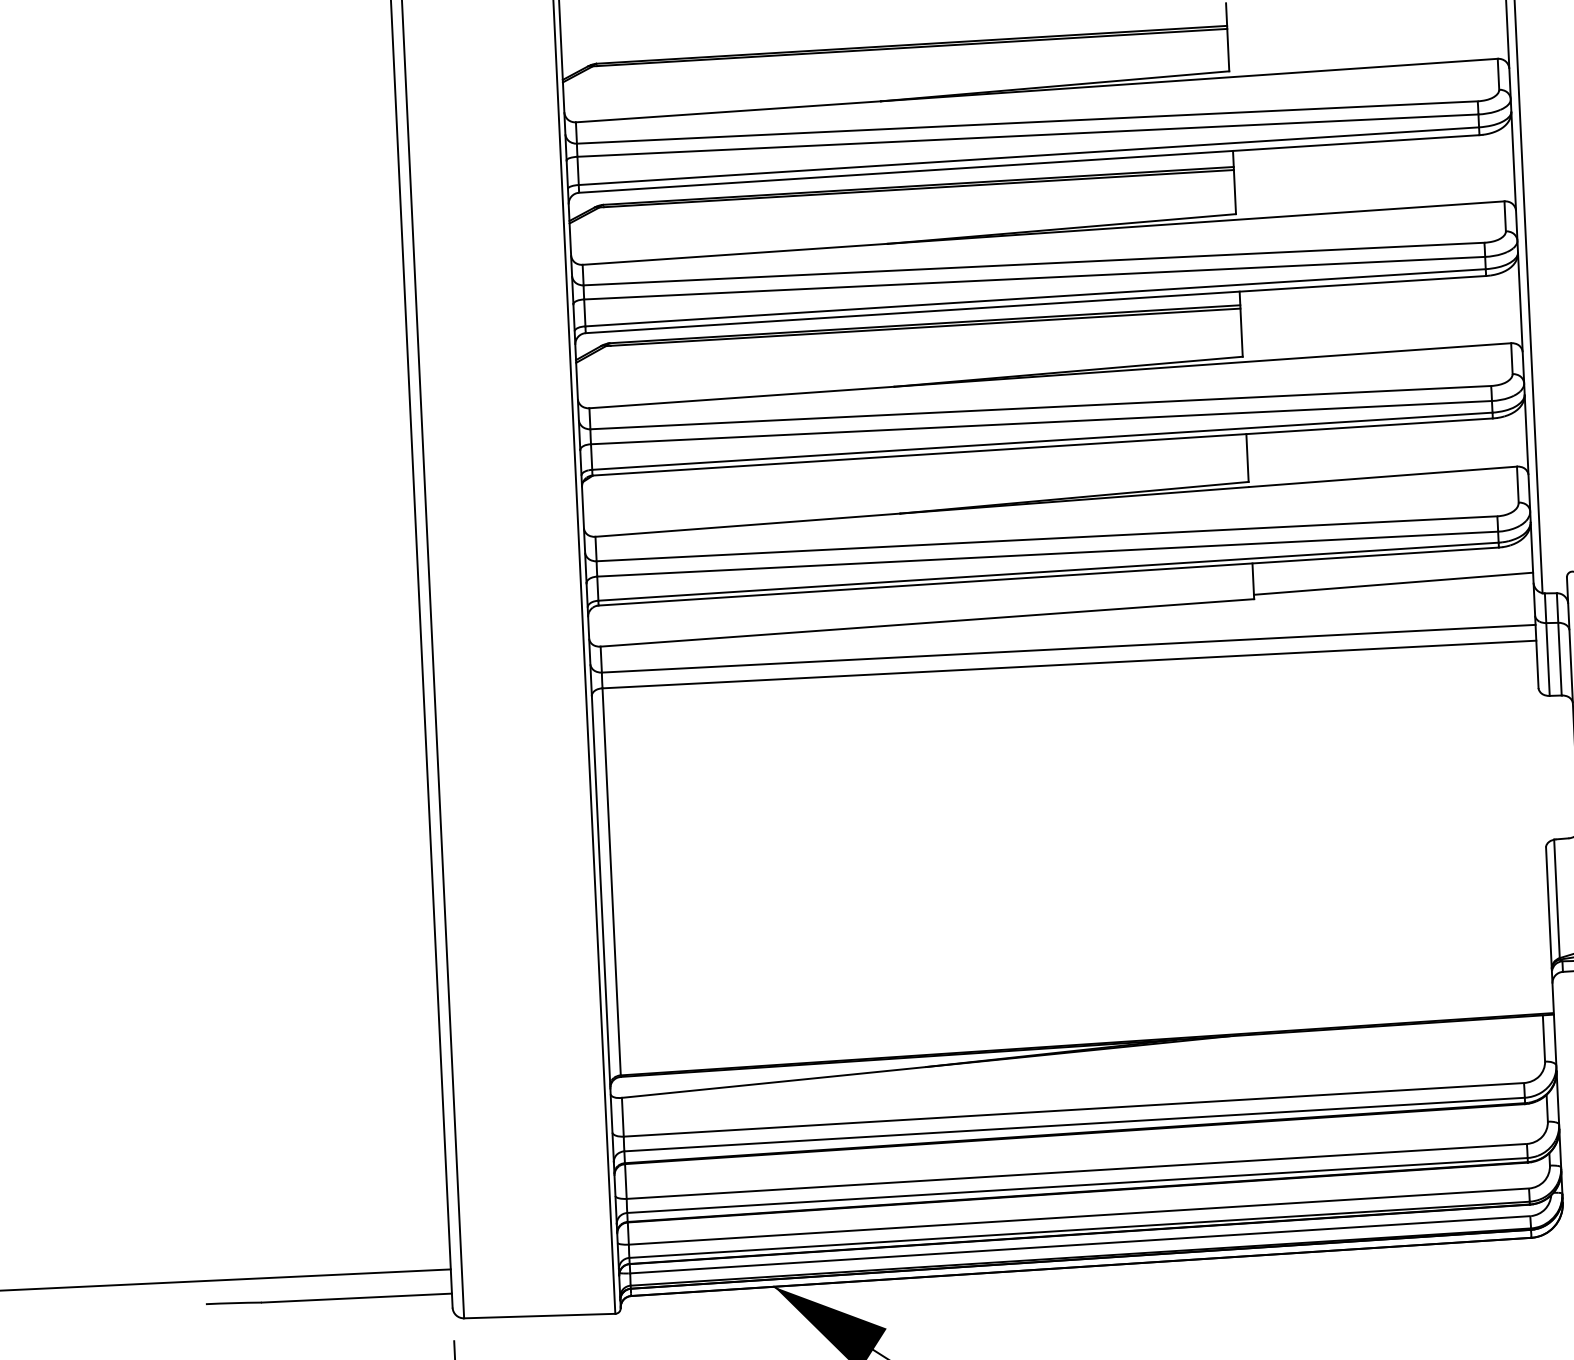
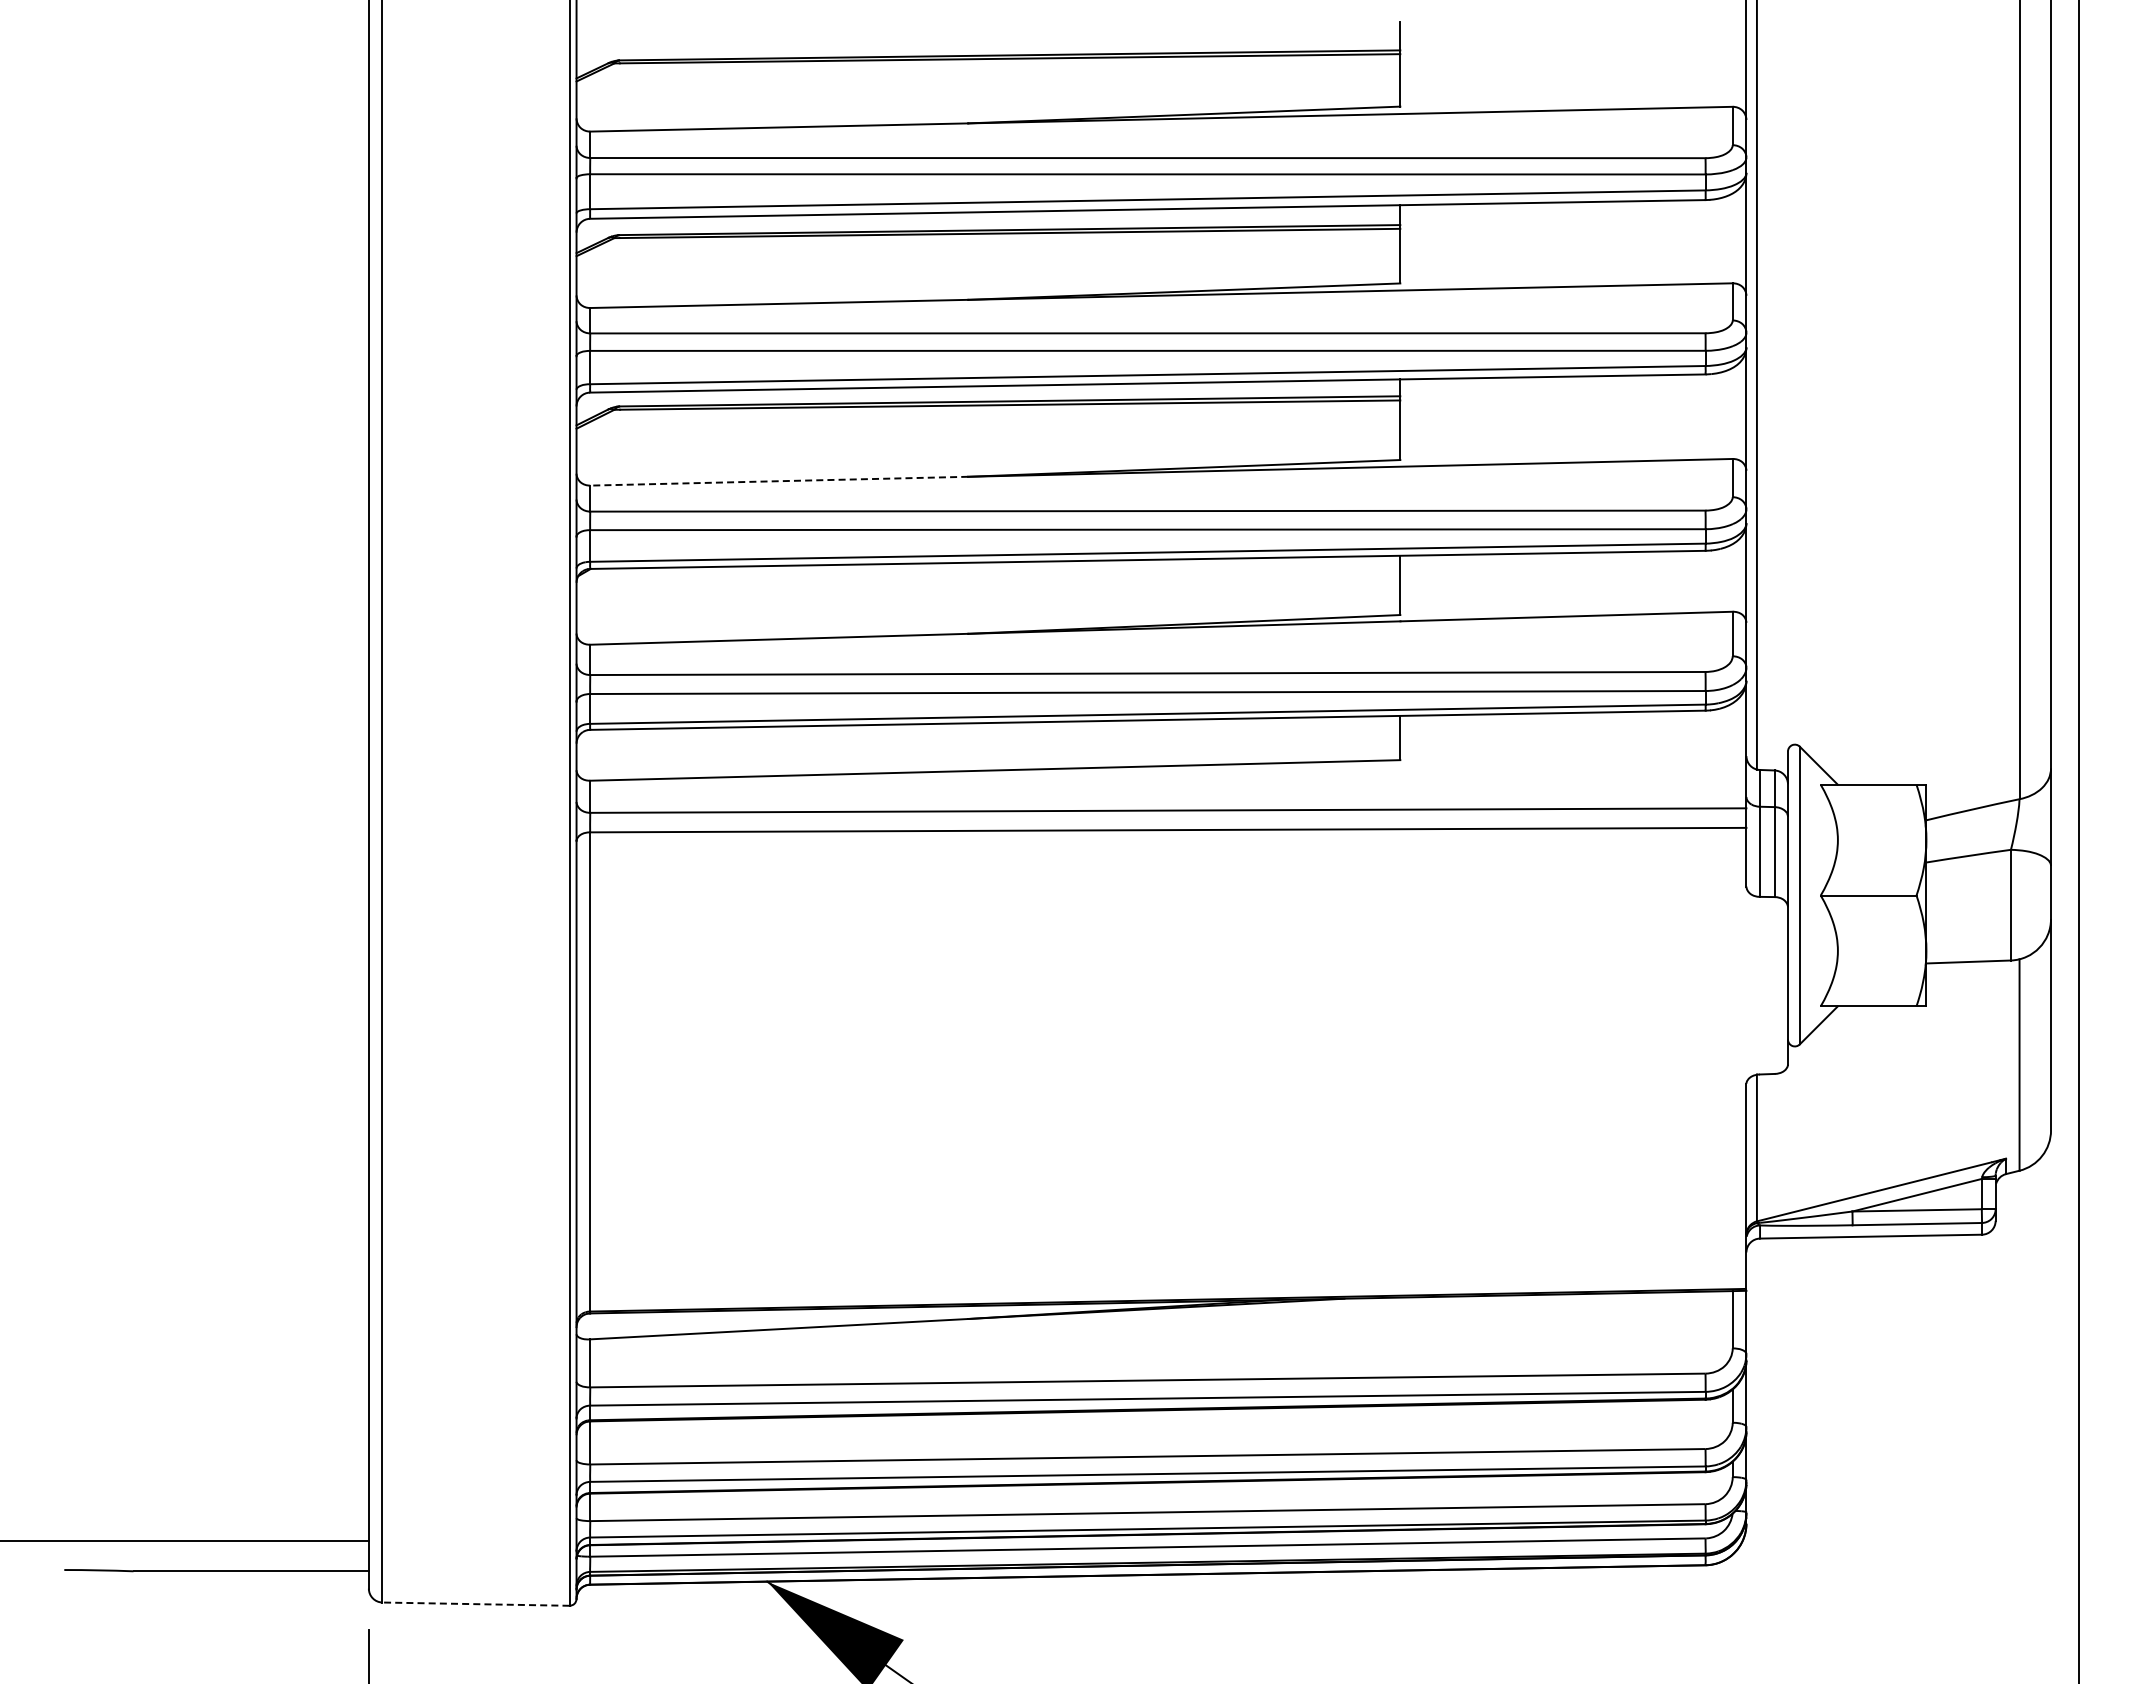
line: (741, 397) -> (778, 481), solid -> dashed
line: (1393, 583) -> (1573, 748), removed
line: (539, 1316) -> (475, 1604), solid -> dashed

